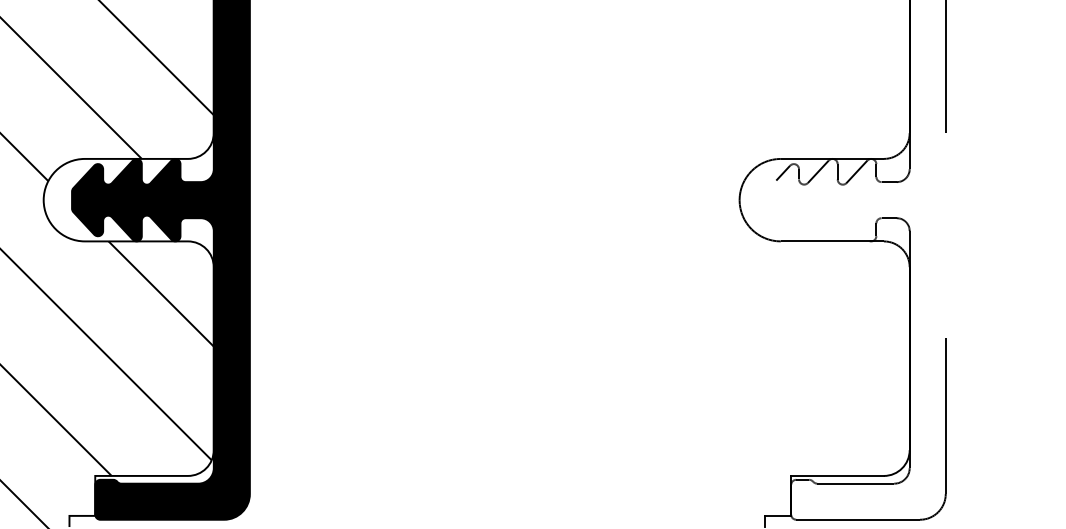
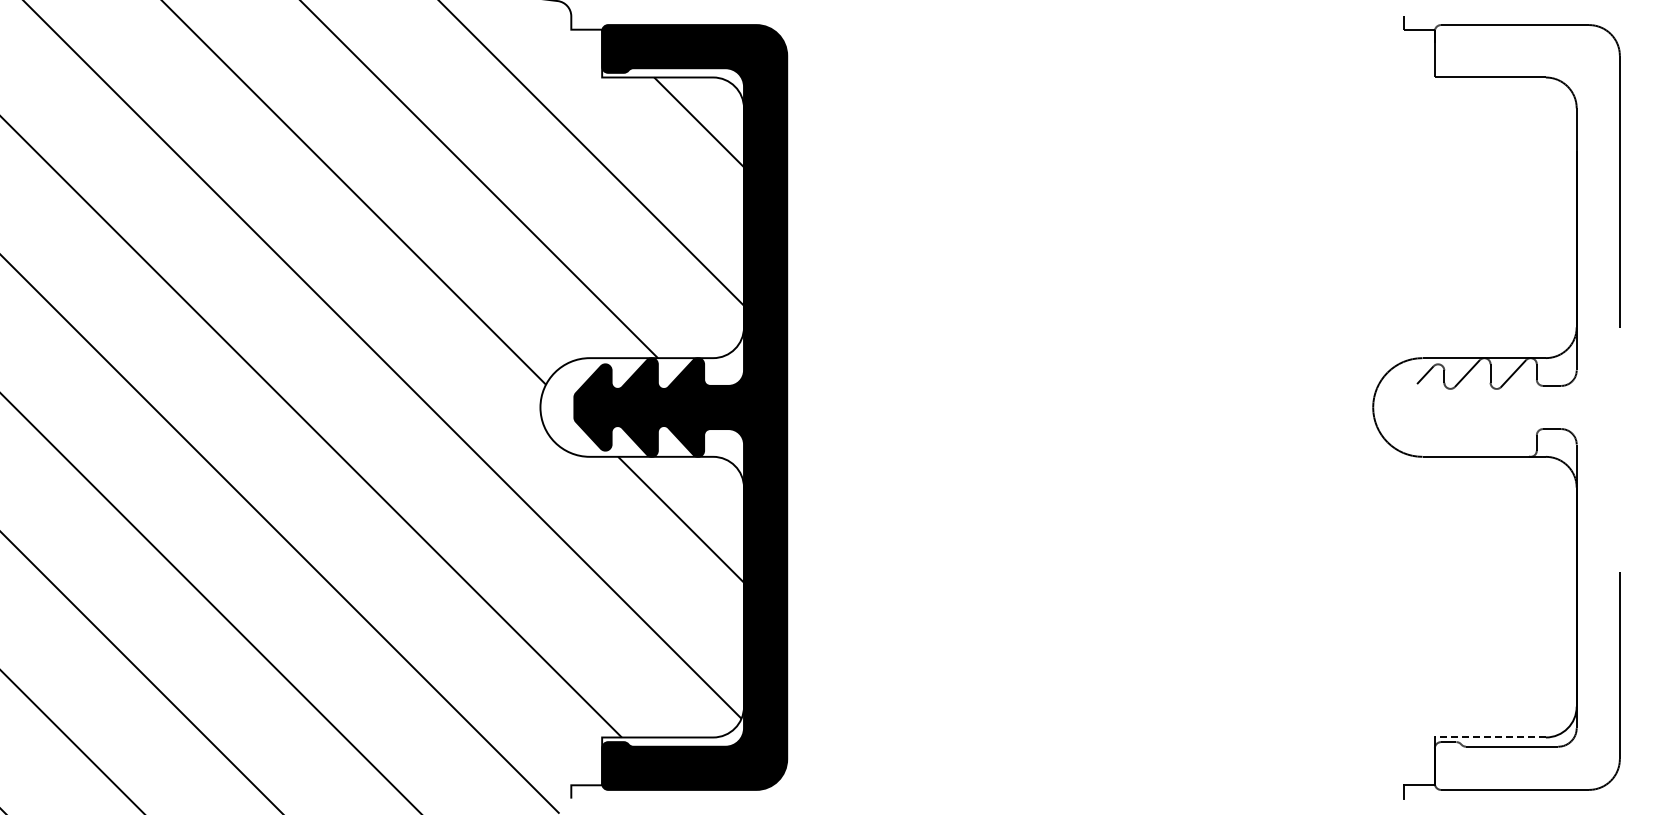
line: (837, 475) -> (1490, 737), solid -> dashed

